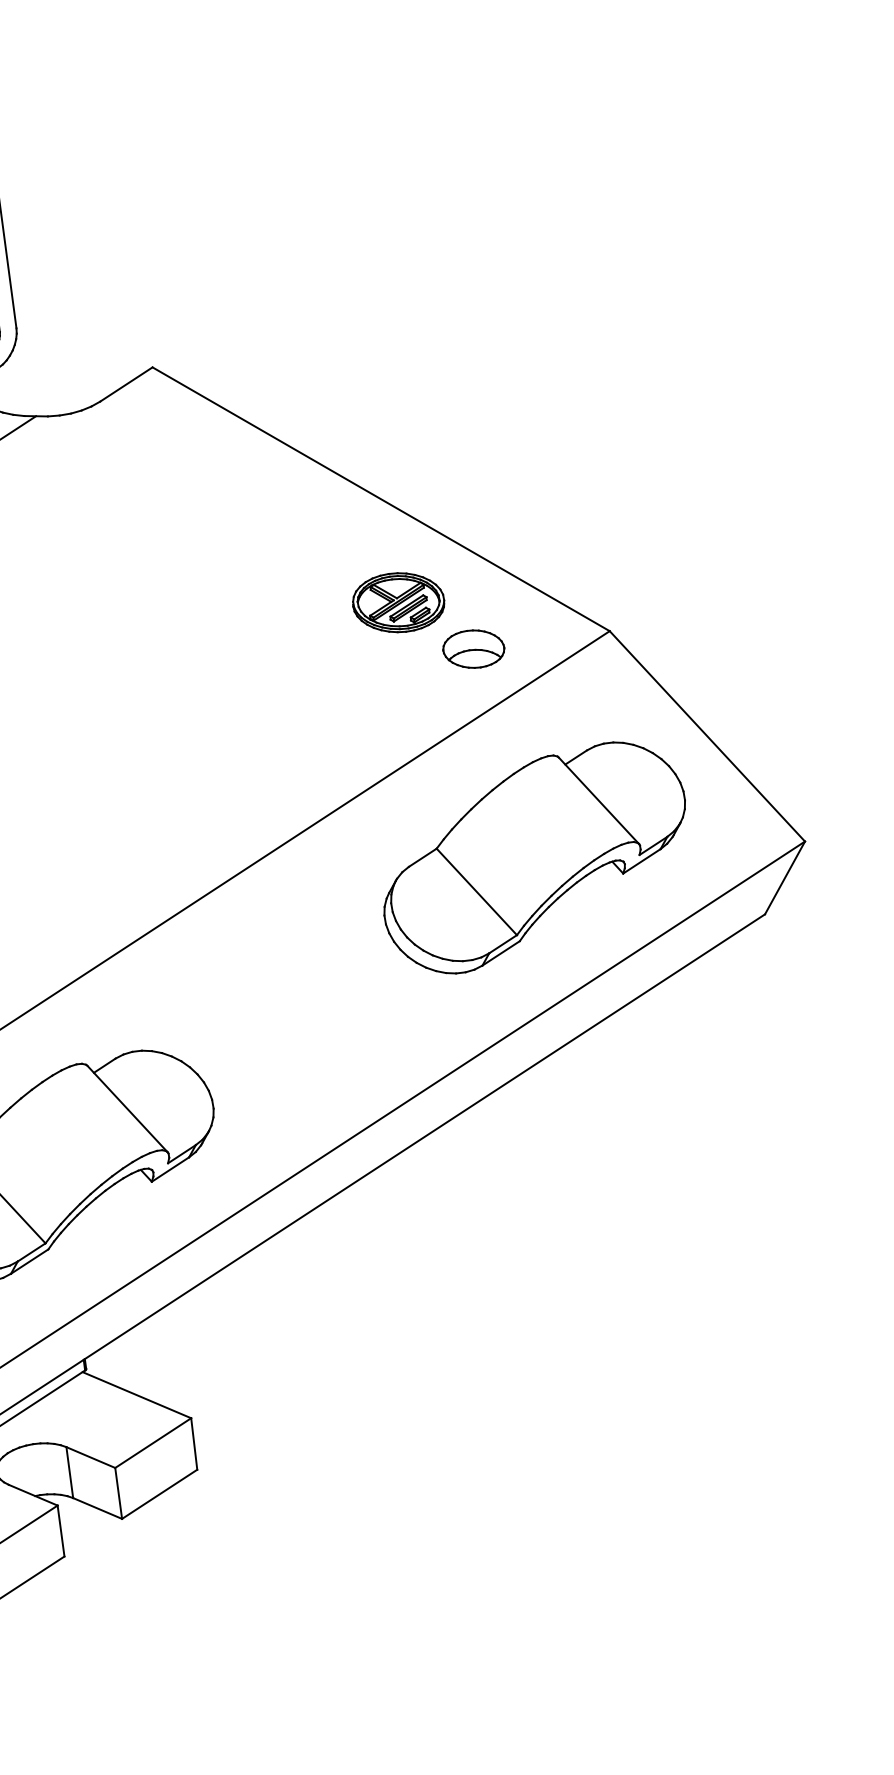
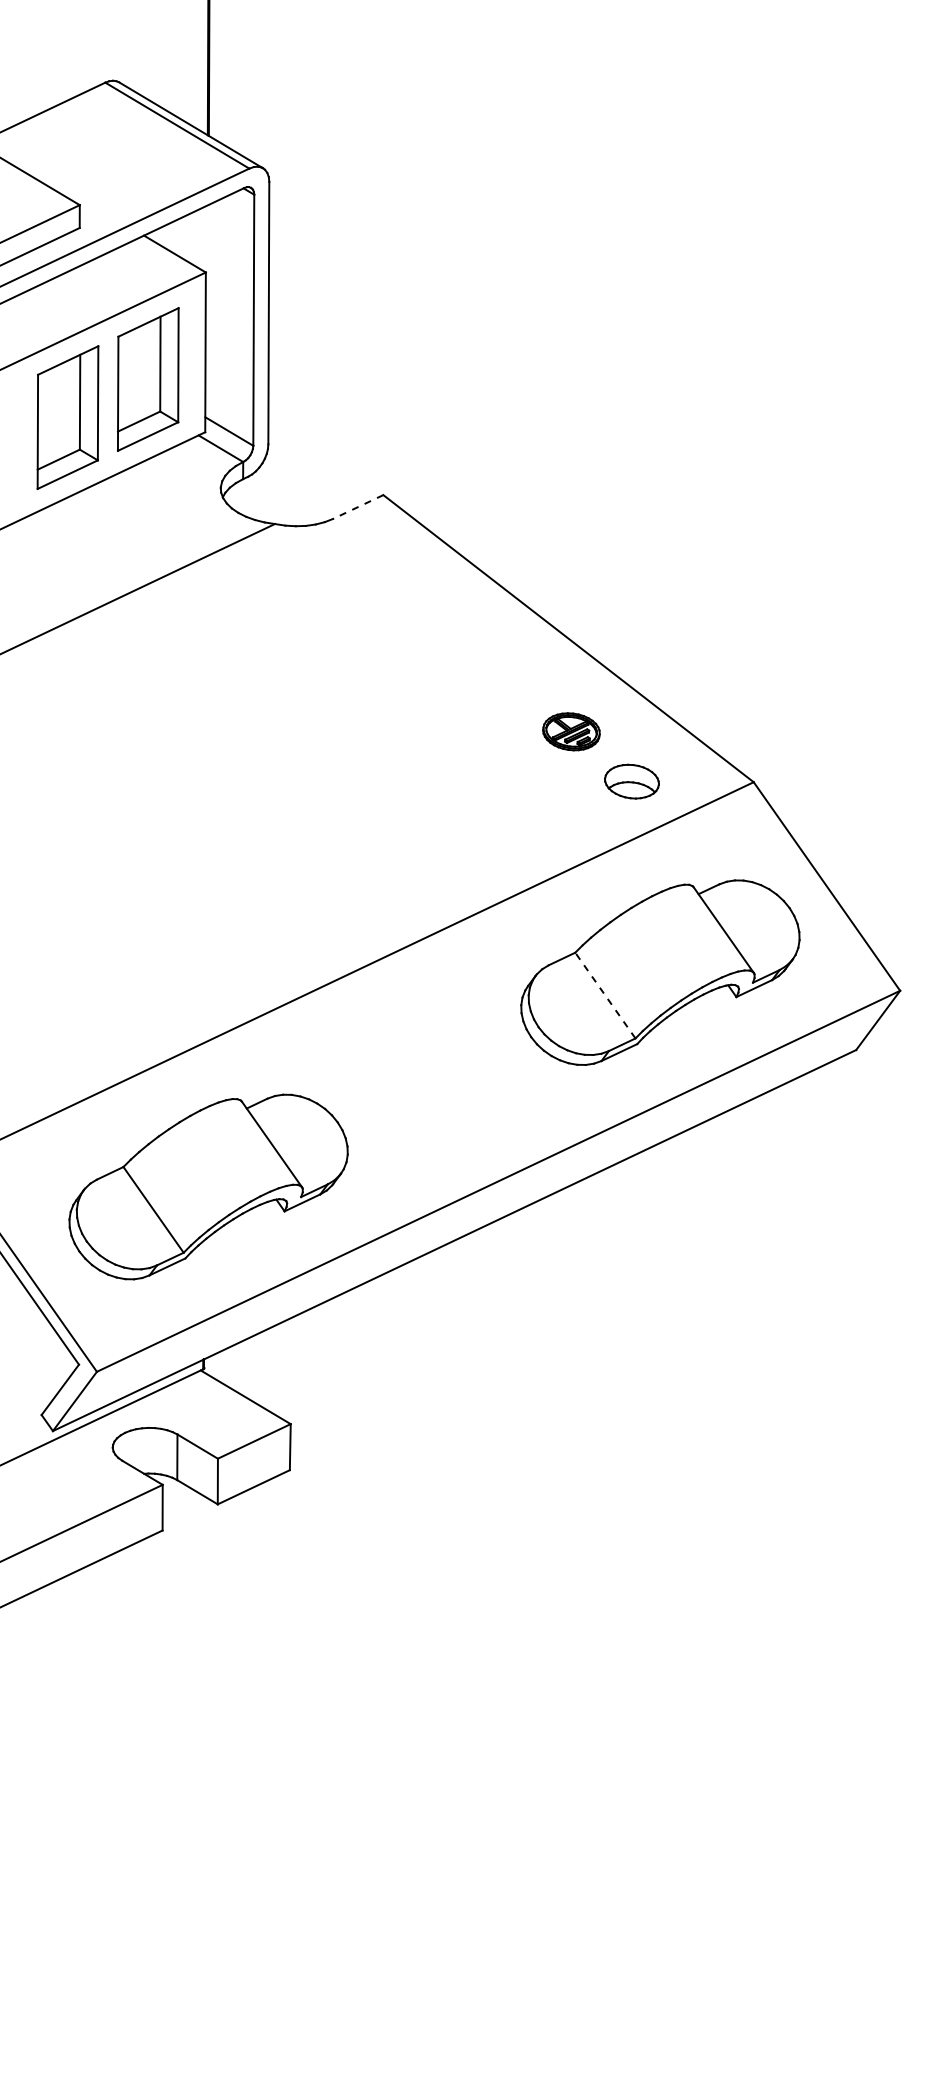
line: (126, 385) -> (358, 507), solid -> dashed
part: (398, 602) -> (571, 731), size x0.7
line: (476, 891) -> (605, 995), solid -> dashed

